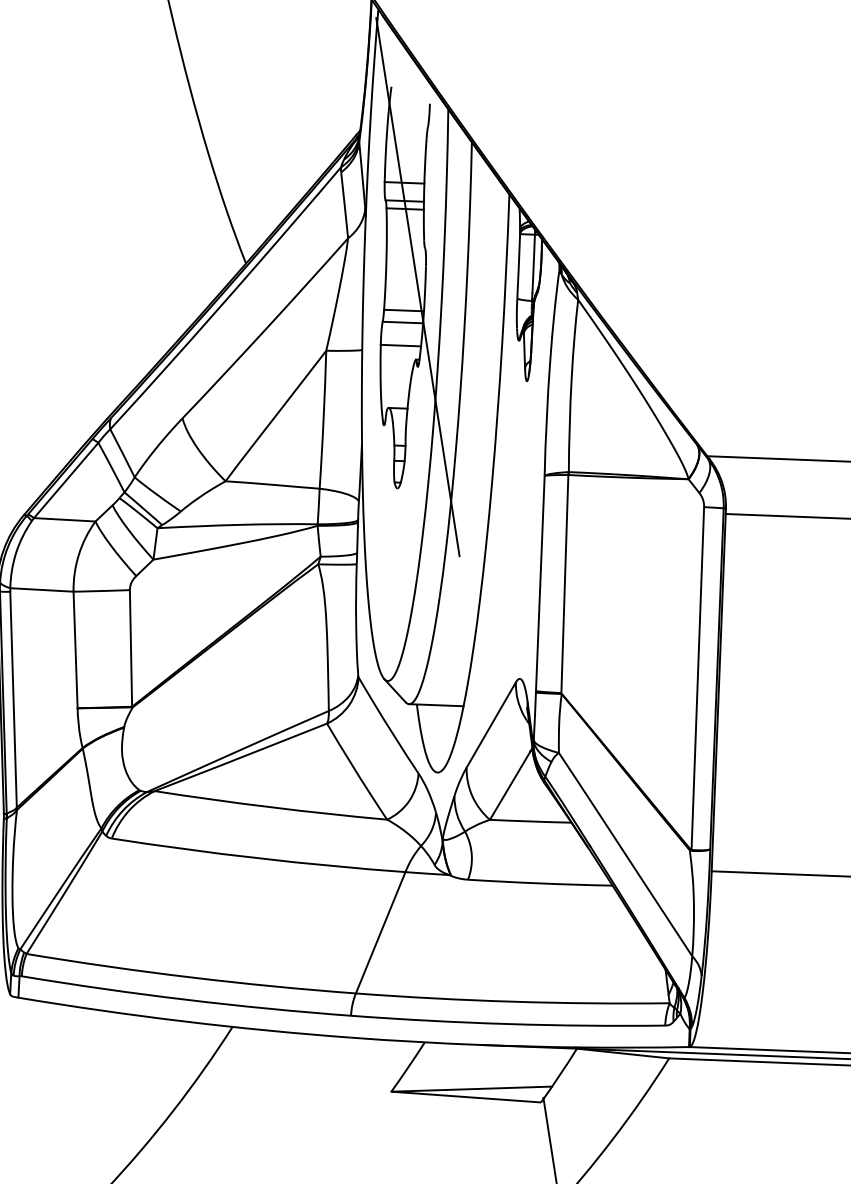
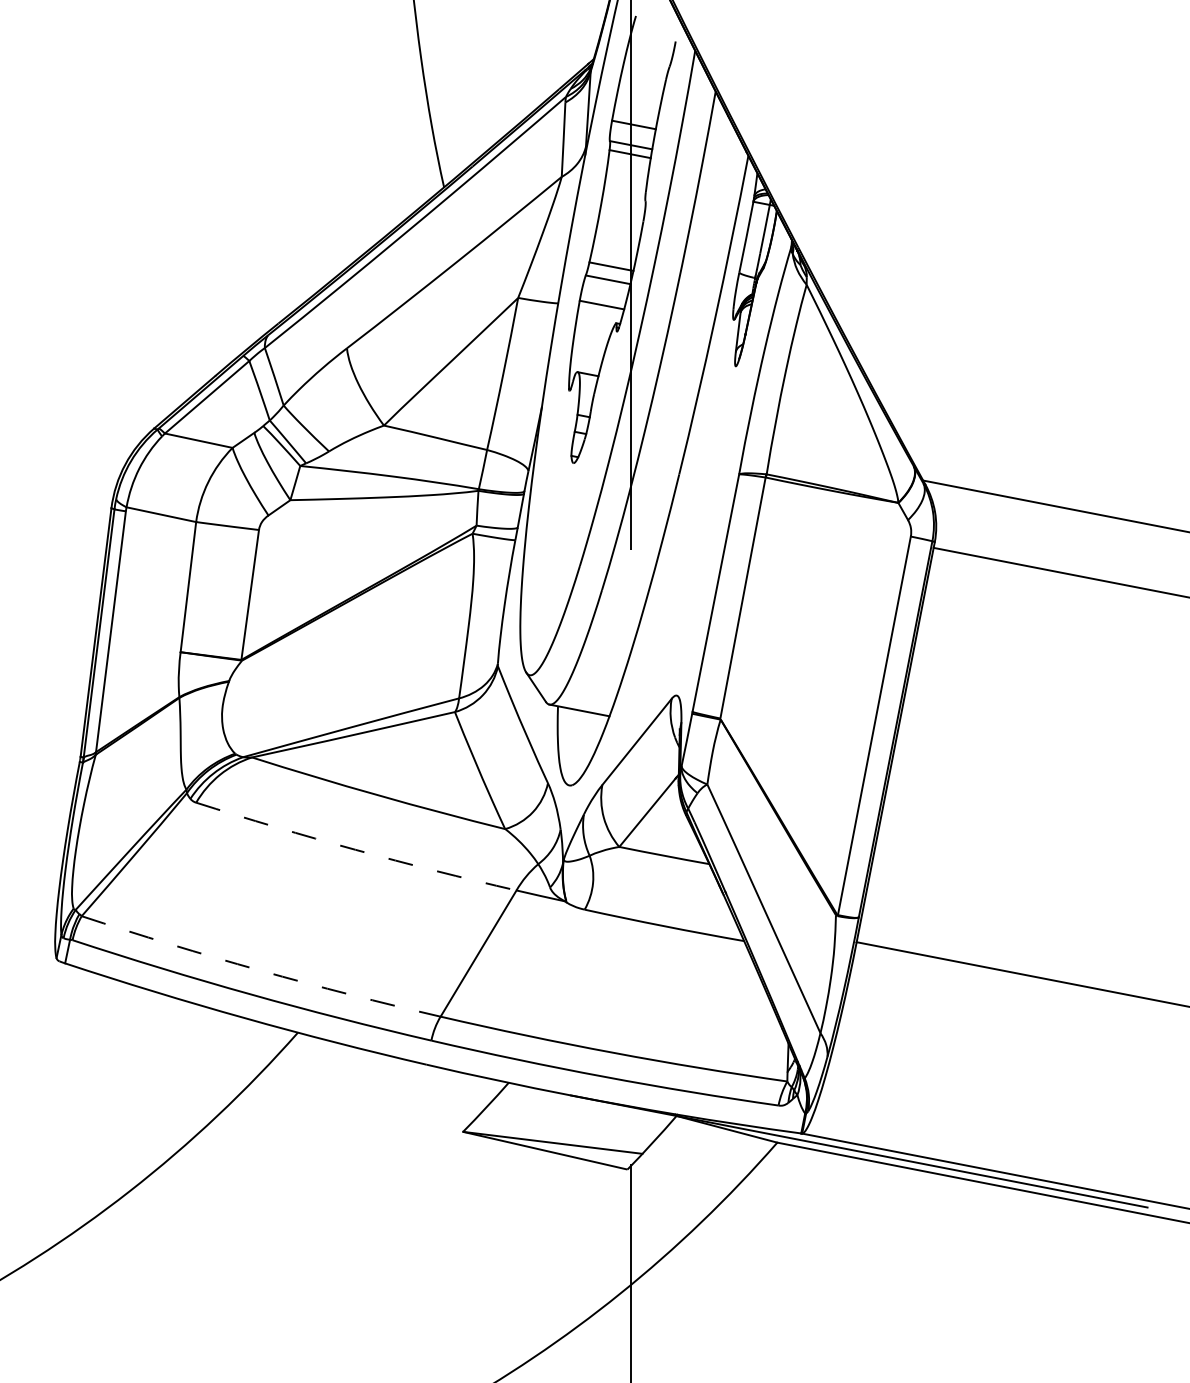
arc: (258, 858) -> (355, 849), solid -> dashed
arc: (191, 977) -> (260, 970), solid -> dashed

